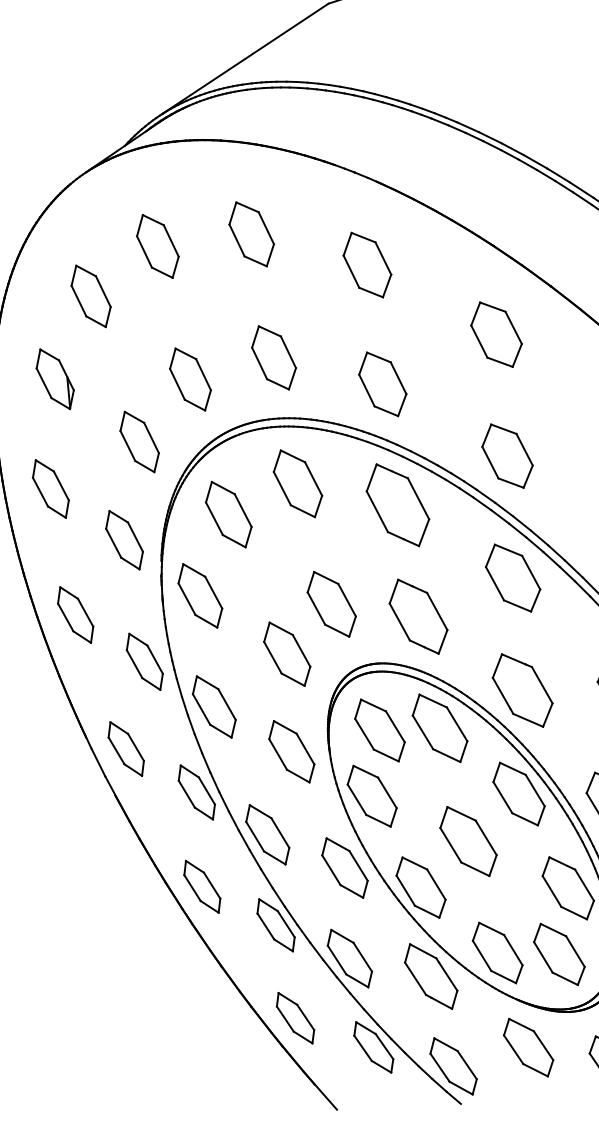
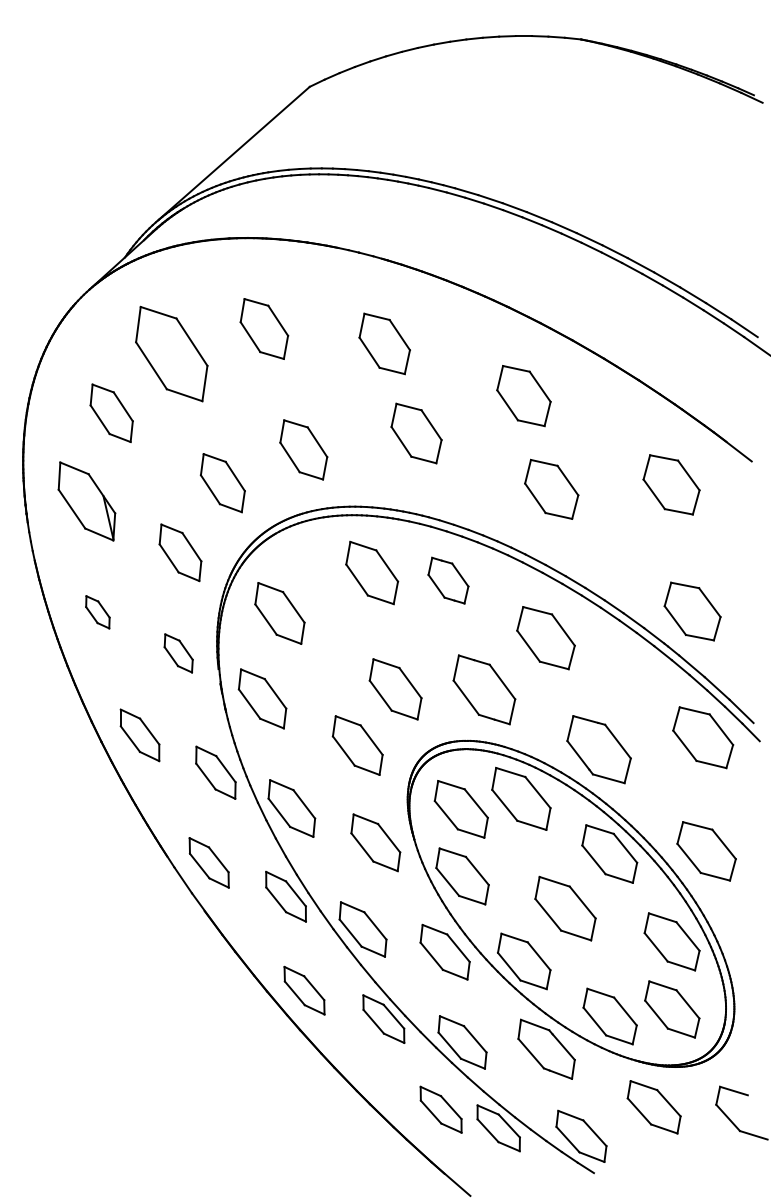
part: (157, 245) -> (171, 353), size x1.6
part: (55, 379) -> (87, 501), size x1.4
part: (382, 384) -> (416, 433), moved
part: (507, 455) -> (551, 488), moved
part: (298, 483) -> (372, 572), moved
part: (50, 489) -> (97, 612), size x0.6
part: (398, 504) -> (448, 580), size x0.6
part: (124, 540) -> (178, 653), size x0.7
part: (512, 578) -> (545, 638), moved
part: (294, 1017) -> (440, 1109), moved

